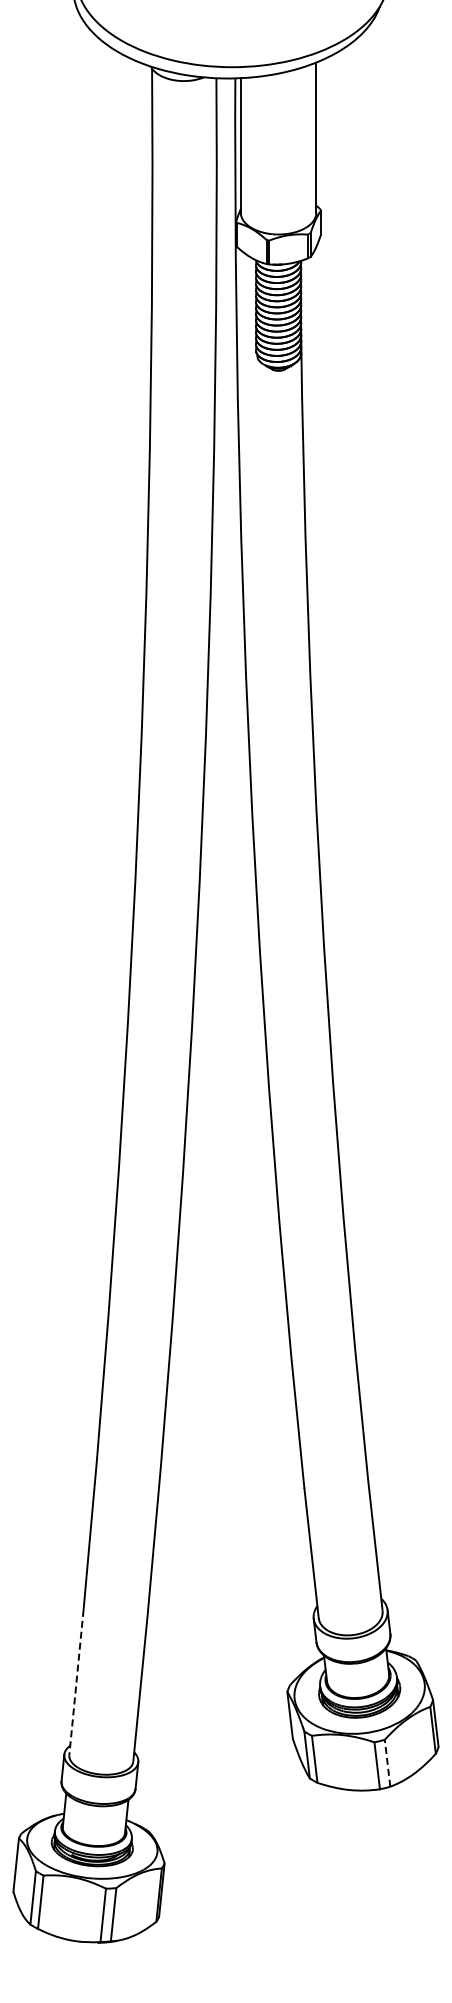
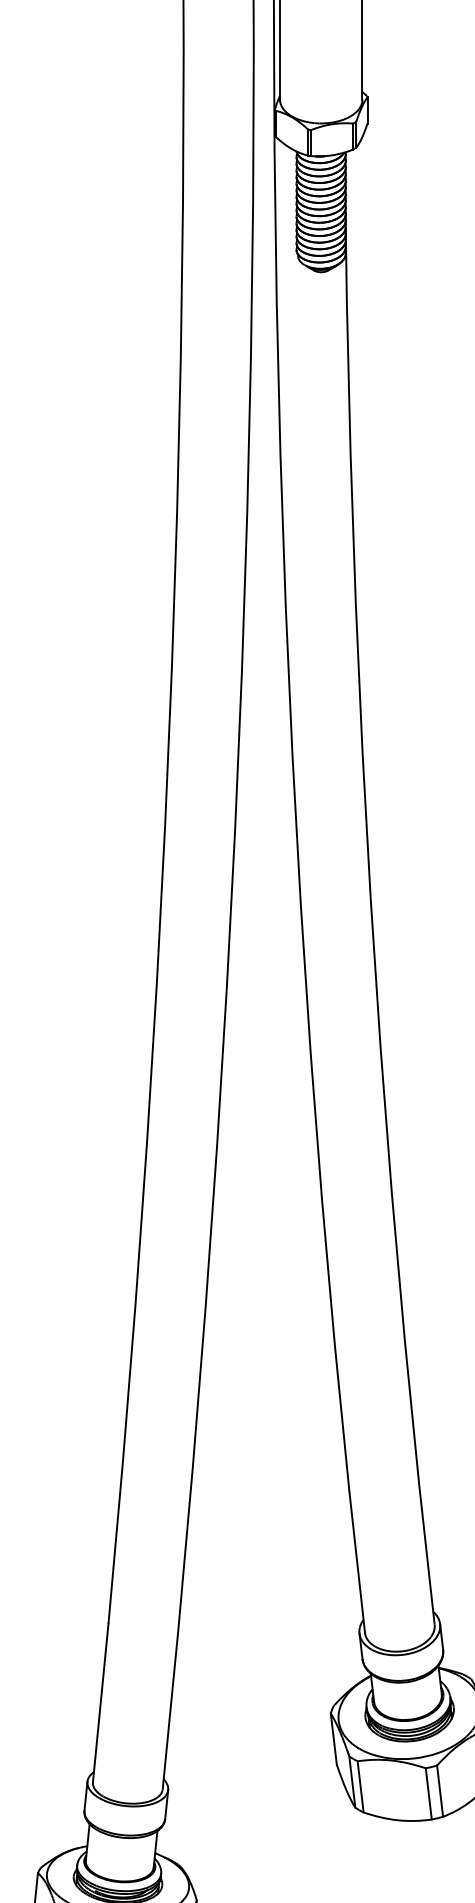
line: (76, 1682) -> (100, 1703), dashed -> solid
line: (387, 1763) -> (440, 1791), dashed -> solid

